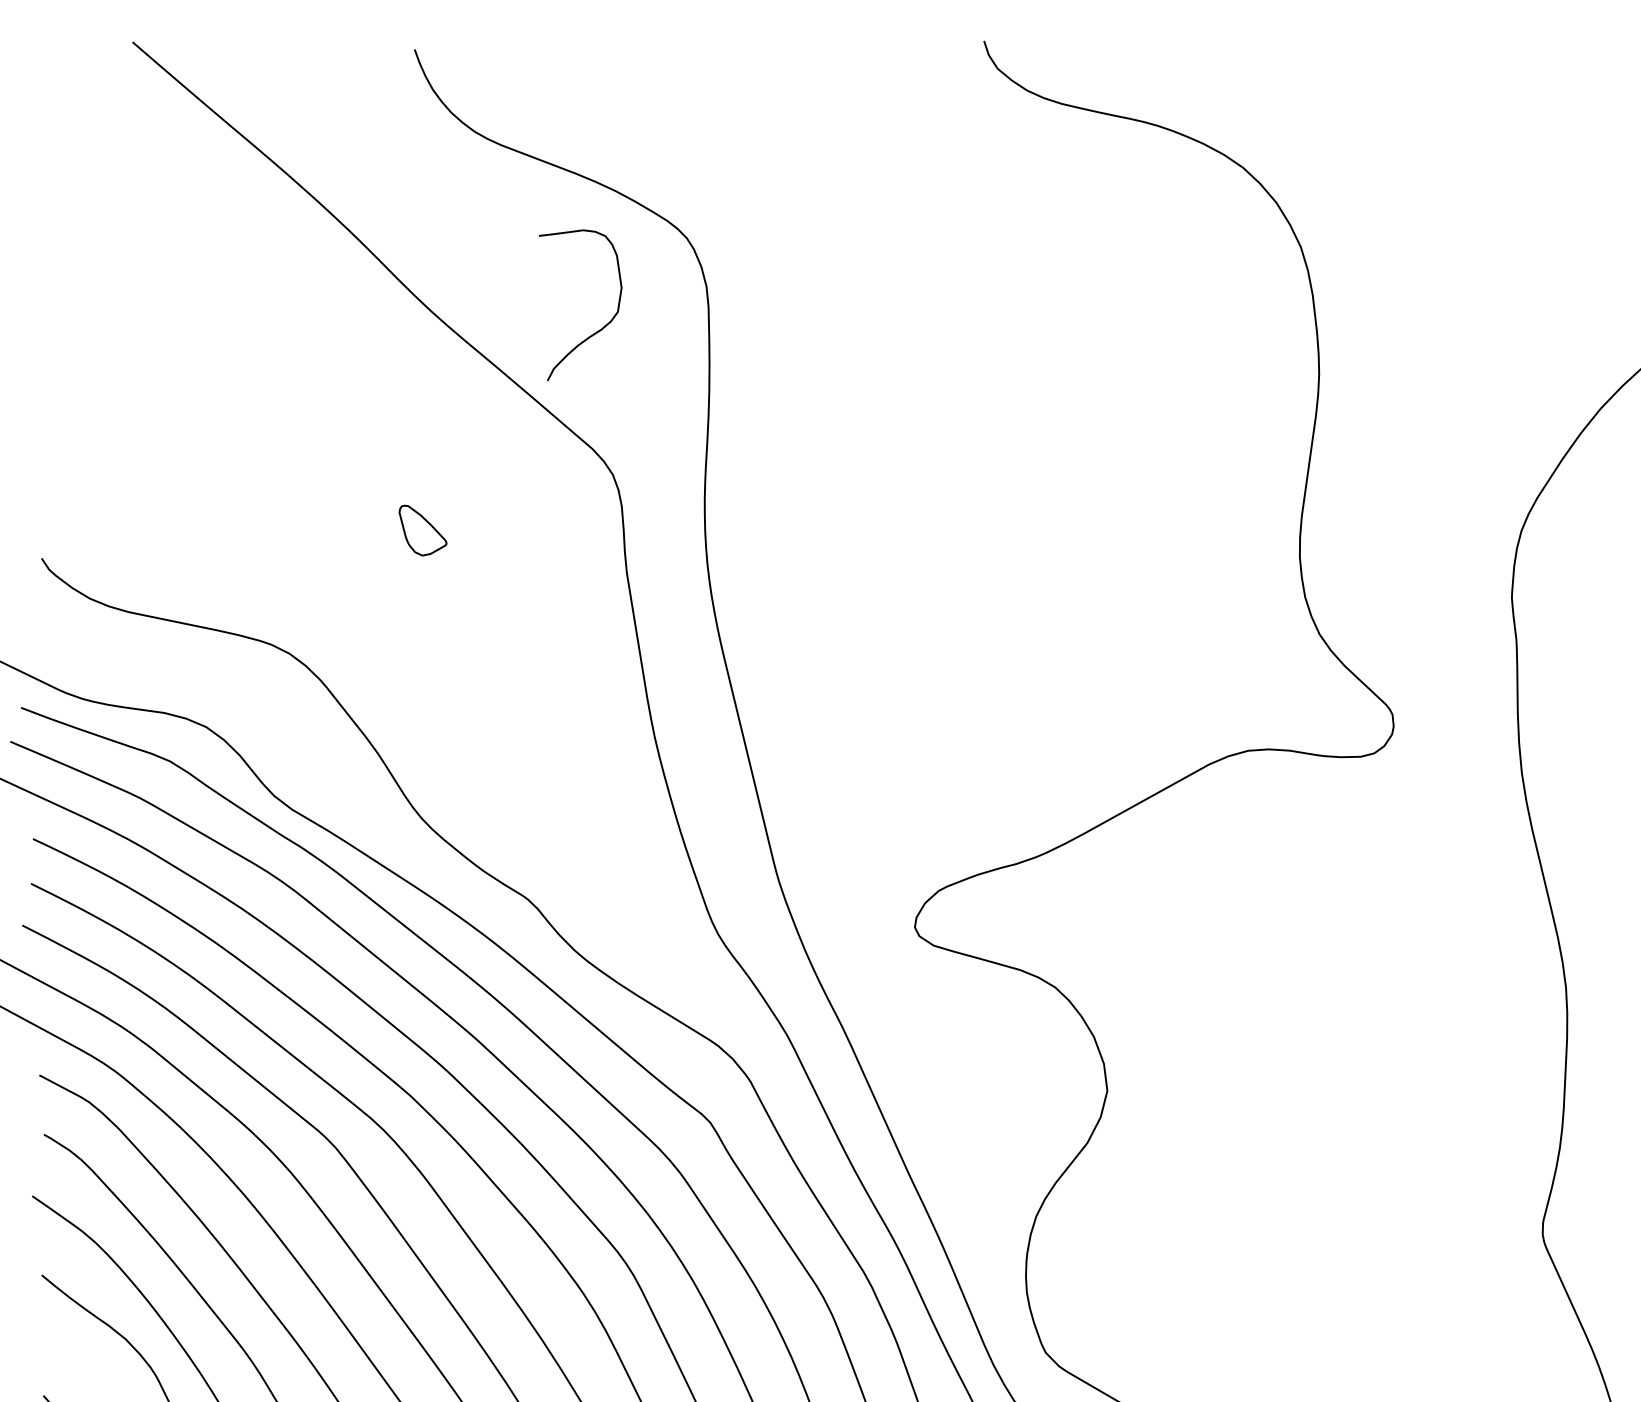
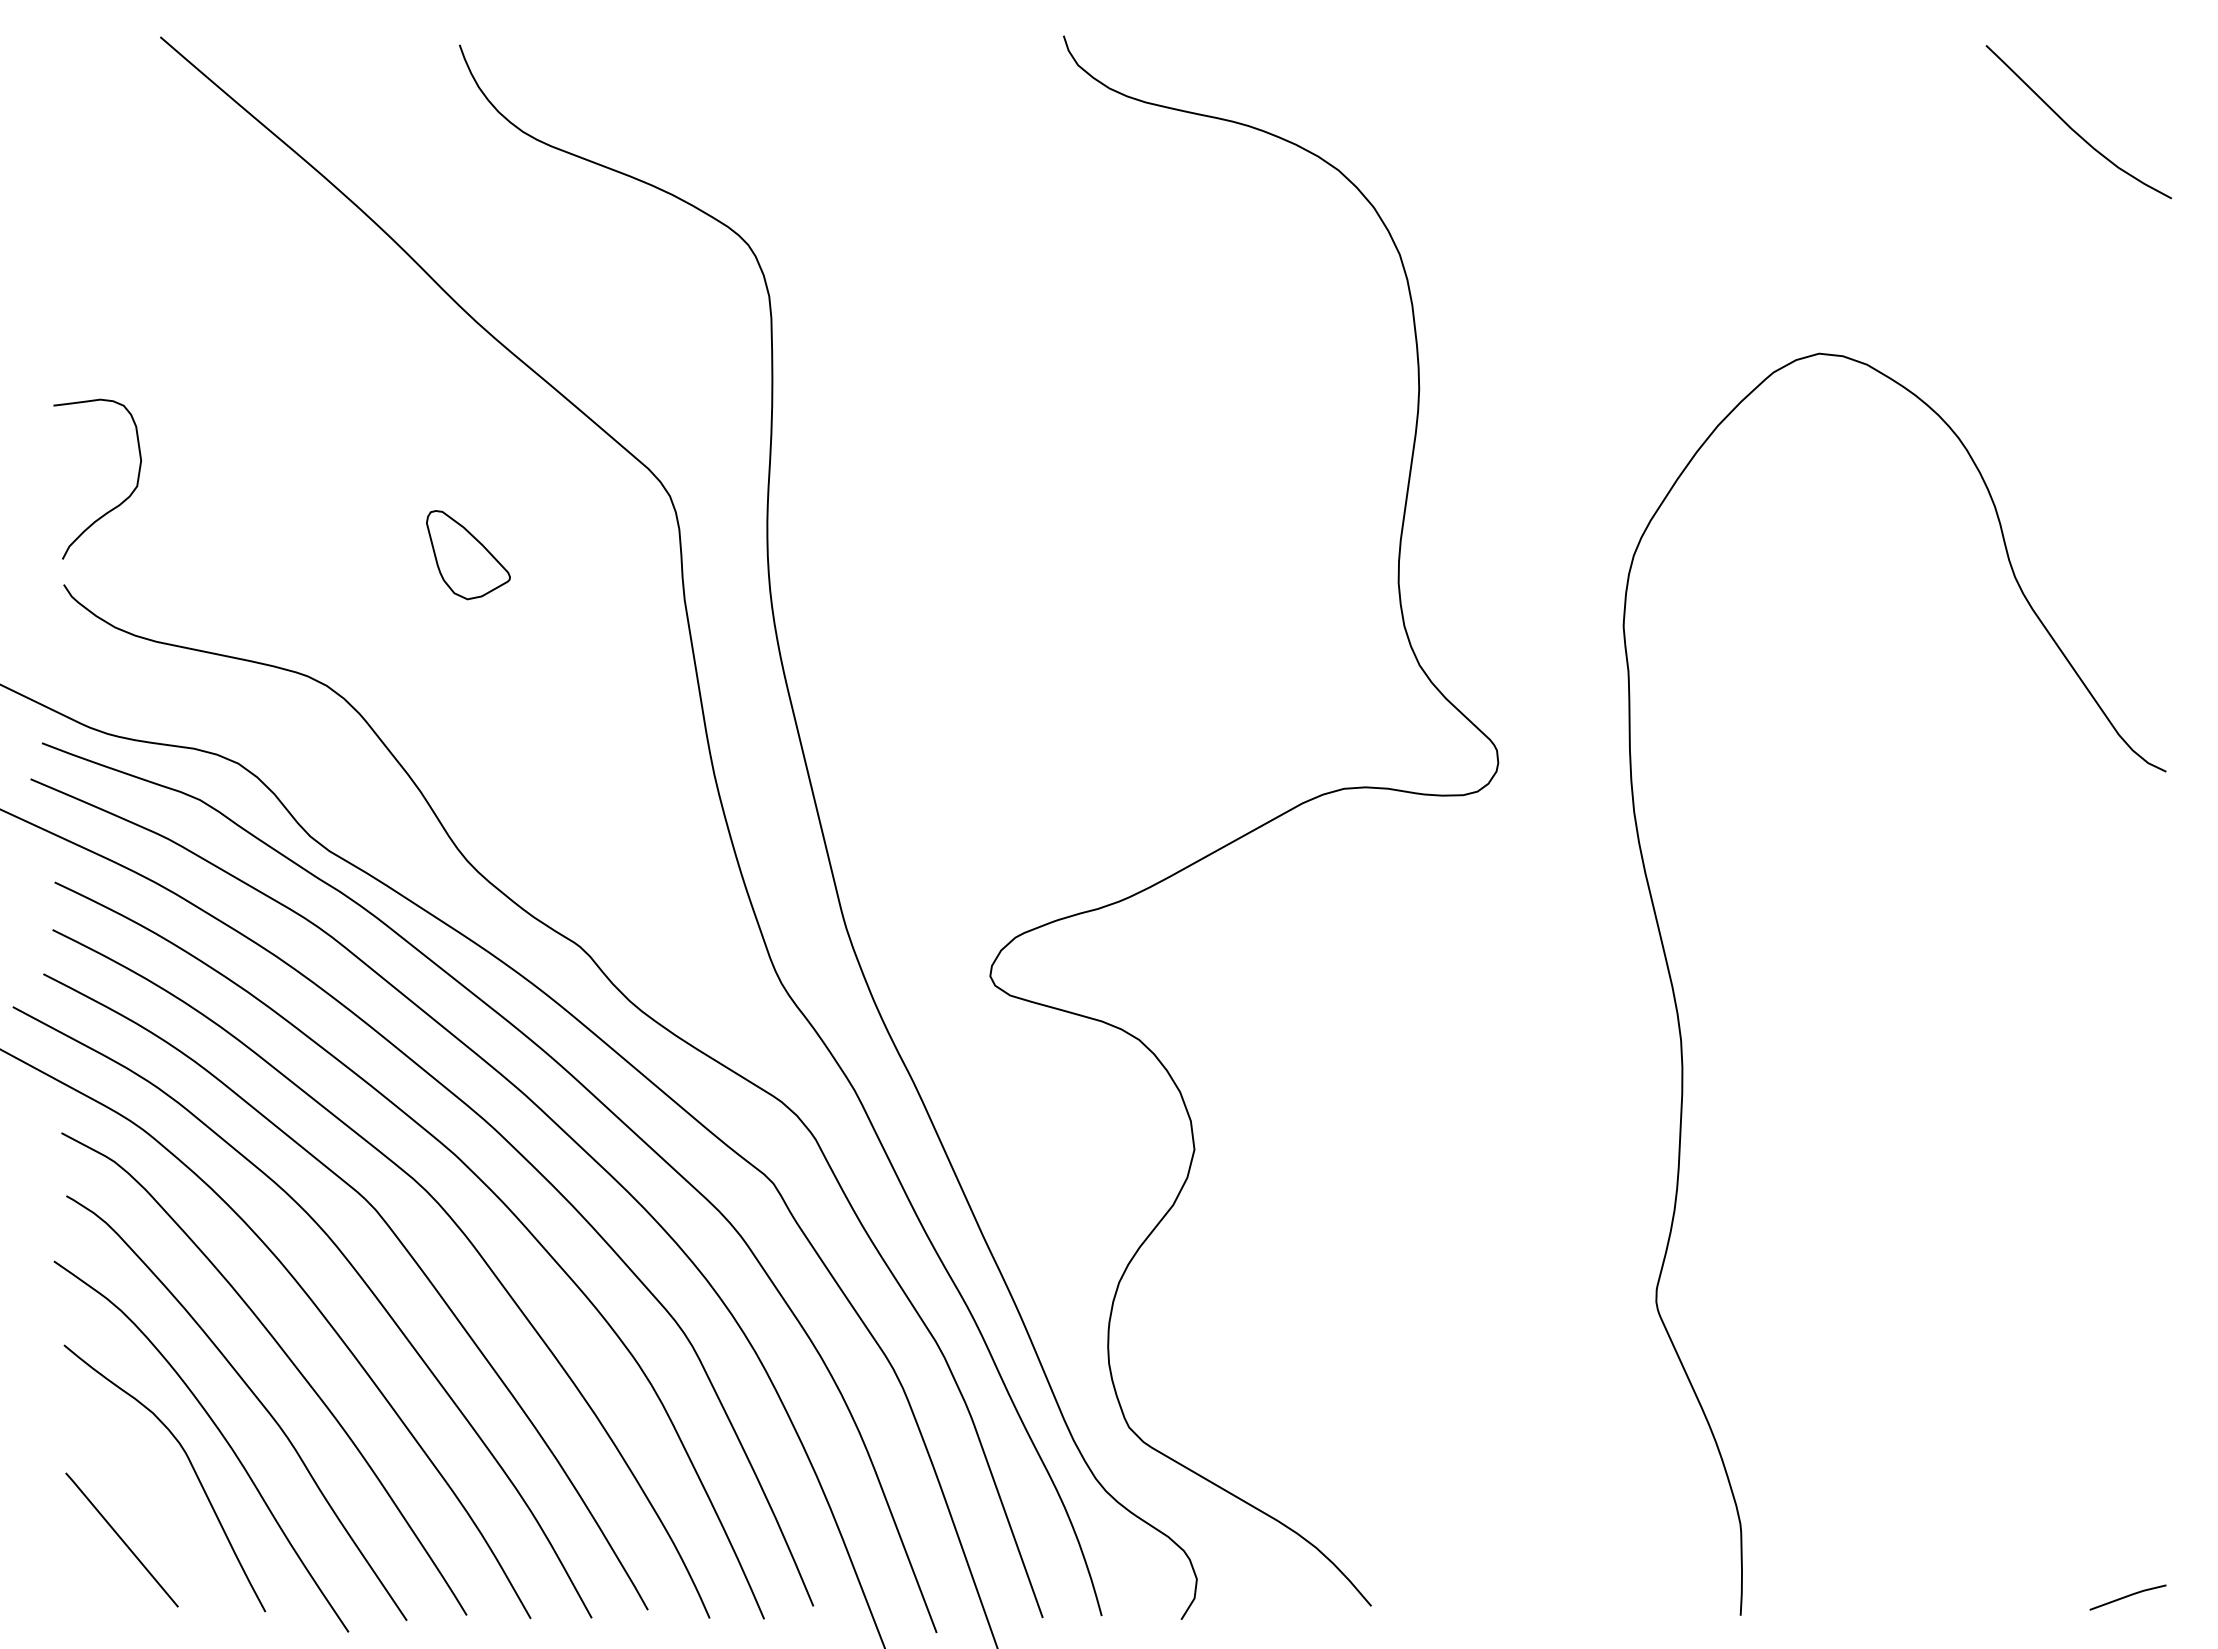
curve: (597, 331) -> (115, 506), moved
part: (423, 530) -> (468, 555), size x1.67

